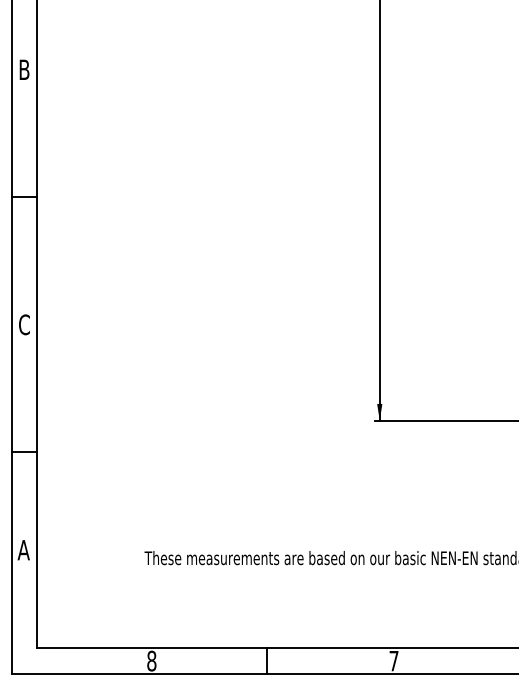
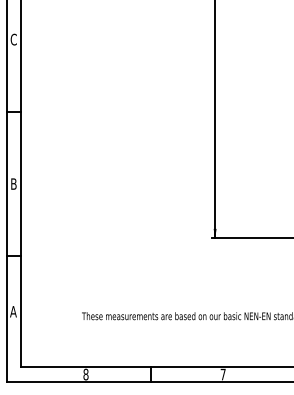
text: (23, 69) -> (13, 39), B -> C
text: (23, 323) -> (13, 183), C -> B

